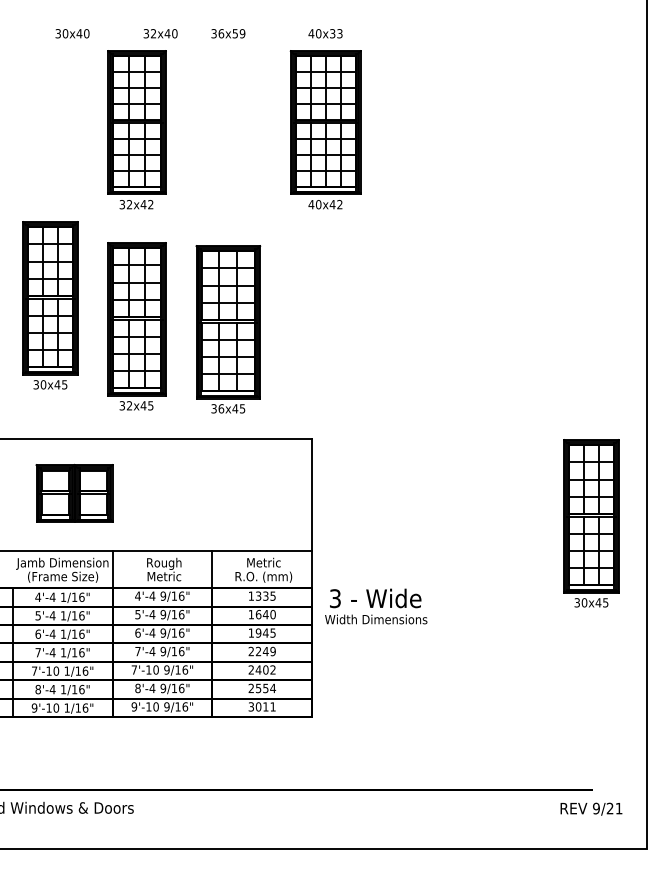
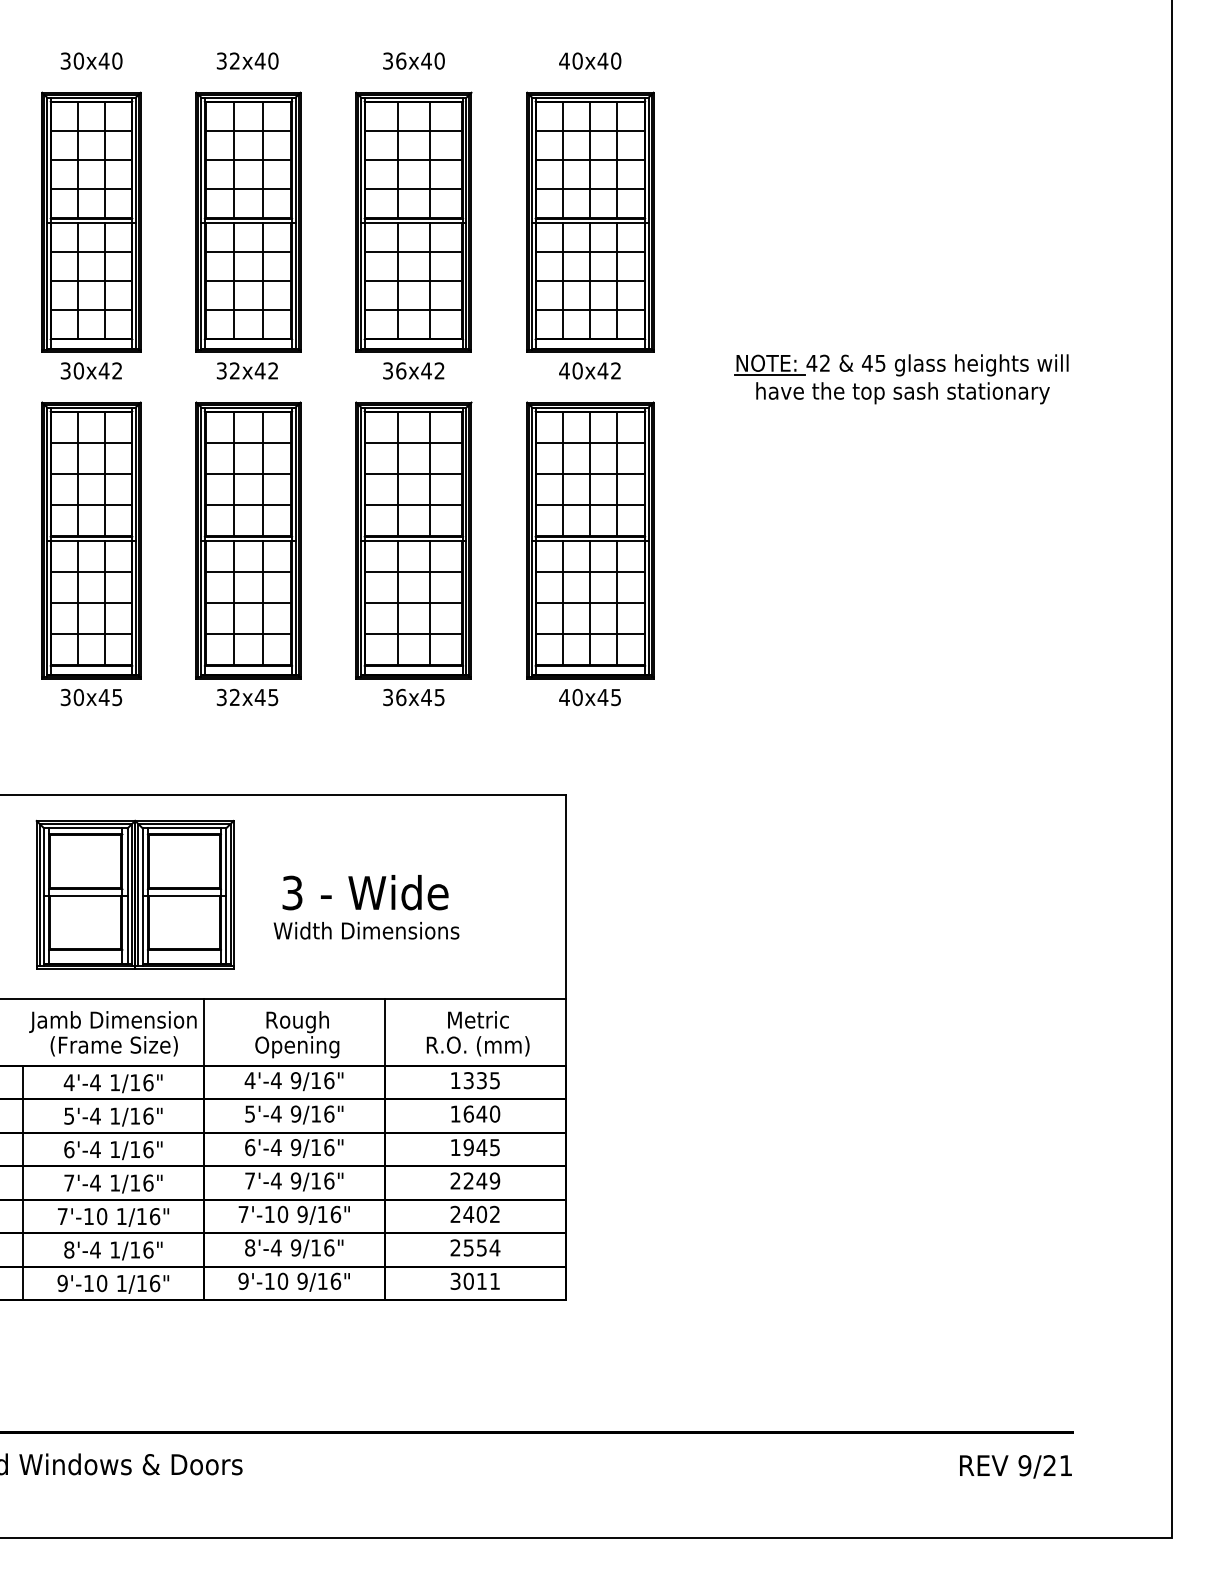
text: (72, 33) -> (91, 60), moved
text: (160, 33) -> (247, 60), moved
text: (238, 33) -> (432, 60), 36x59 -> 36x40
text: (335, 33) -> (608, 60), 40x33 -> 40x40
part: (50, 129) -> (91, 234), added
part: (228, 129) -> (414, 234), added
part: (496, 208) -> (899, 377), added
part: (325, 305) -> (589, 553), added
part: (136, 326) -> (247, 553), moved
part: (228, 329) -> (414, 553), moved
part: (74, 493) -> (135, 894), size x1.43
part: (591, 523) -> (1072, 948), removed
text: (163, 577) -> (296, 1046), Metric -> Opening
text: (376, 606) -> (367, 907), moved
text: (591, 808) -> (1015, 1465), moved

